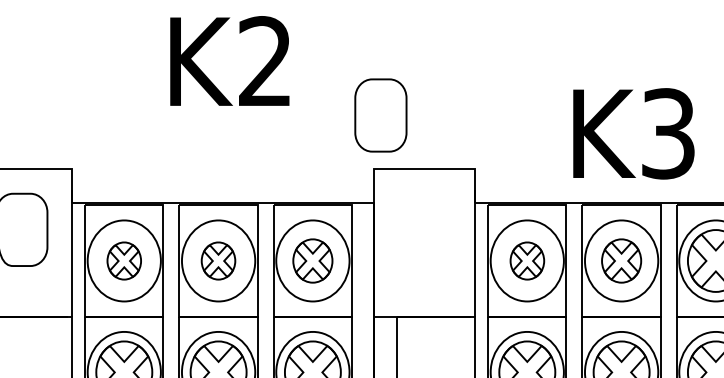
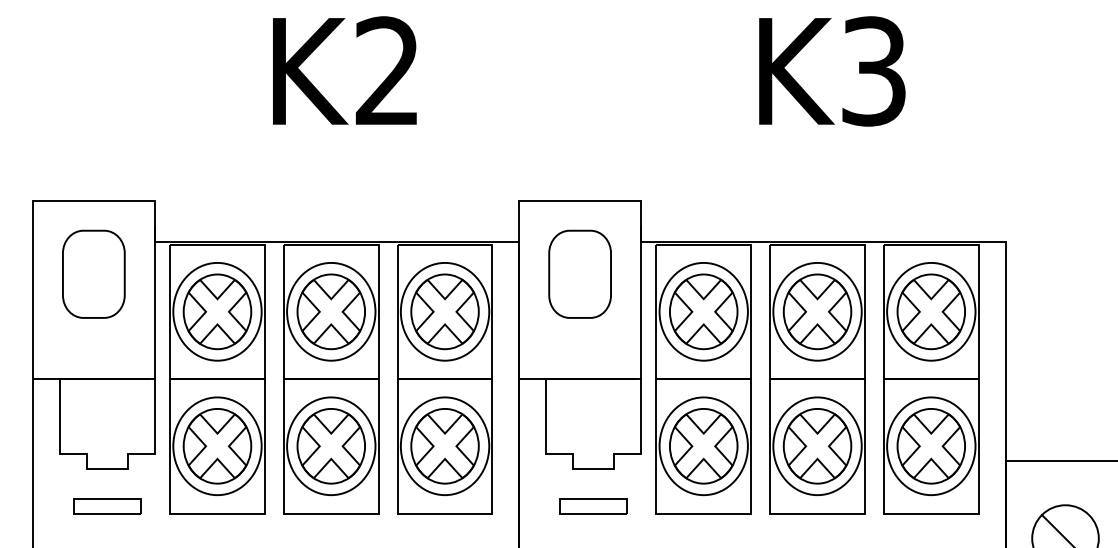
part: (380, 114) -> (579, 273), moved
text: (634, 133) -> (832, 71), moved
part: (124, 260) -> (217, 311), size x1.67
part: (217, 260) -> (330, 311), size x1.67
part: (312, 260) -> (444, 311), size x1.43
part: (527, 260) -> (703, 311), size x1.67
part: (621, 260) -> (817, 311), size x1.43

